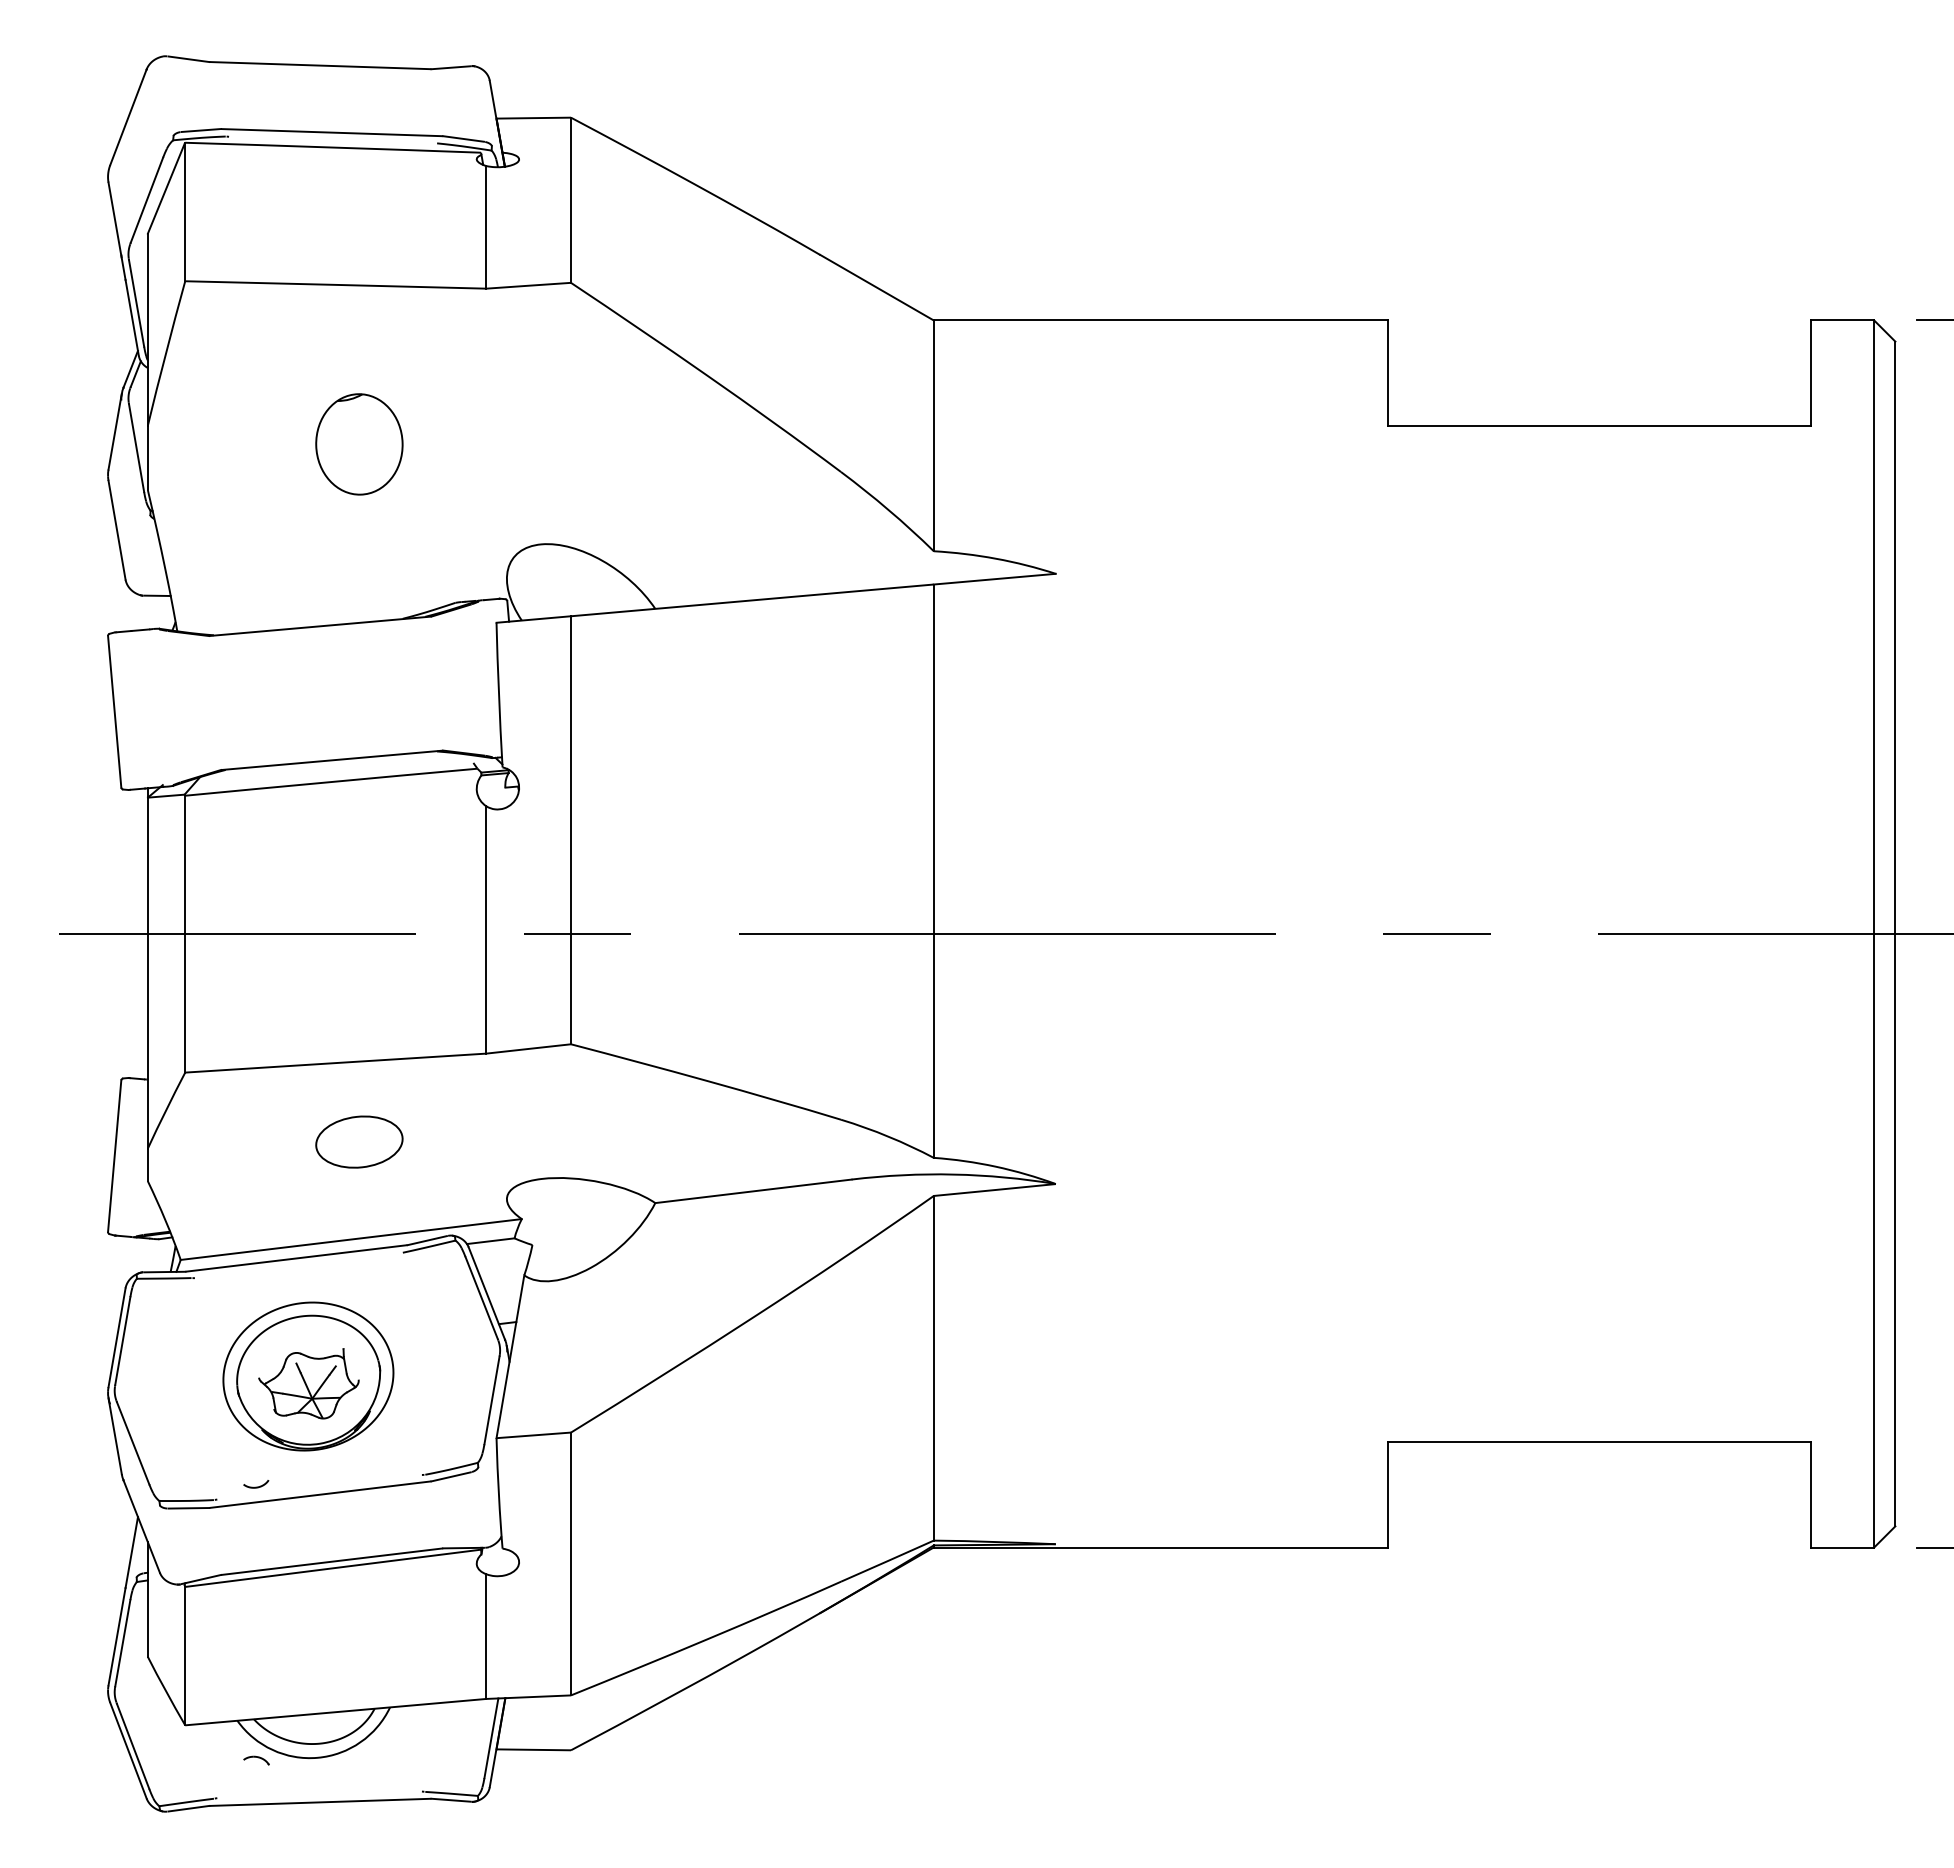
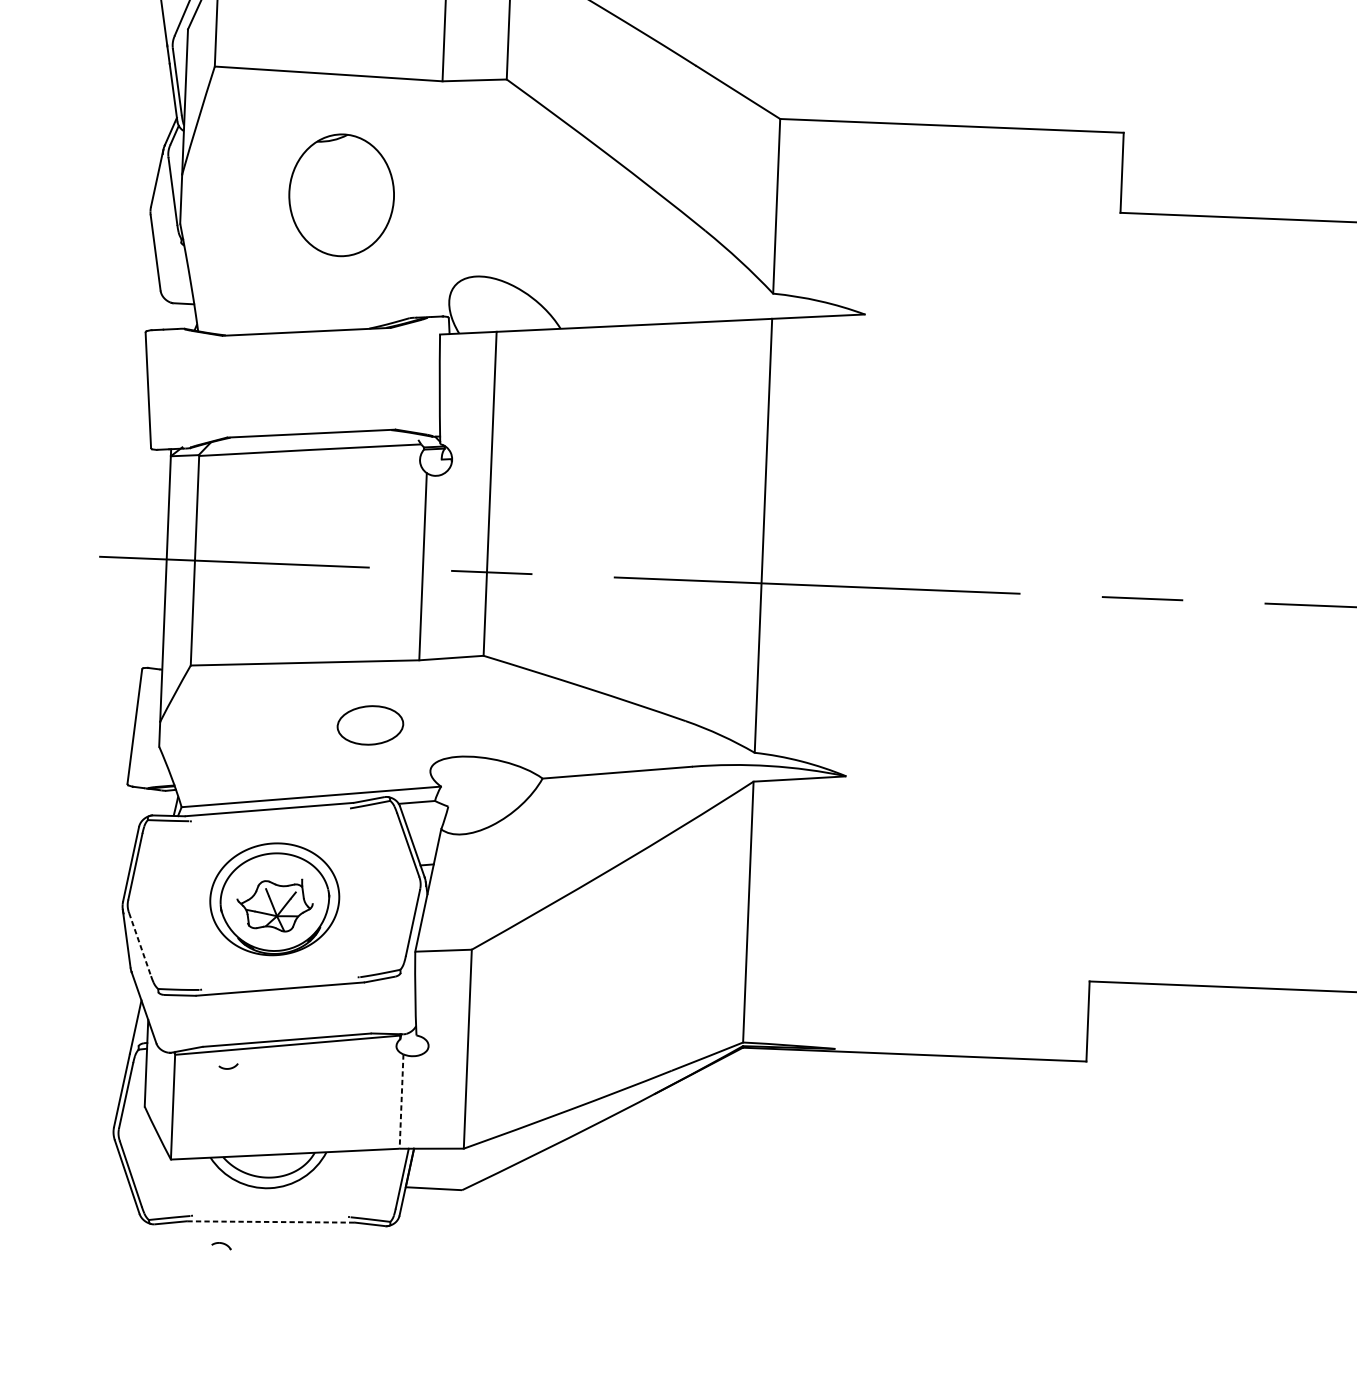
part: (359, 444) -> (341, 195), size x1.6
part: (359, 1141) -> (370, 724), moved
line: (133, 1443) -> (140, 944), solid -> dashed
curve: (256, 1486) -> (228, 1068), moved
line: (486, 1637) -> (401, 1102), solid -> dashed
part: (256, 1760) -> (221, 1245), moved
line: (320, 1802) -> (270, 1222), solid -> dashed

